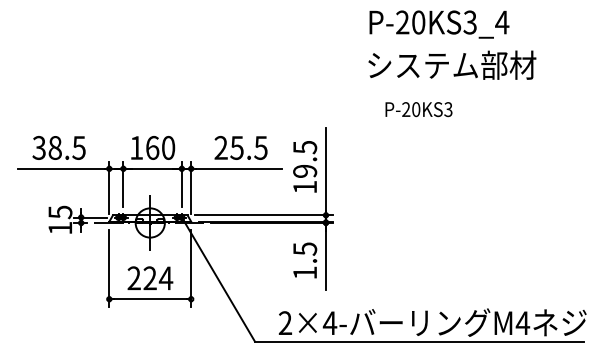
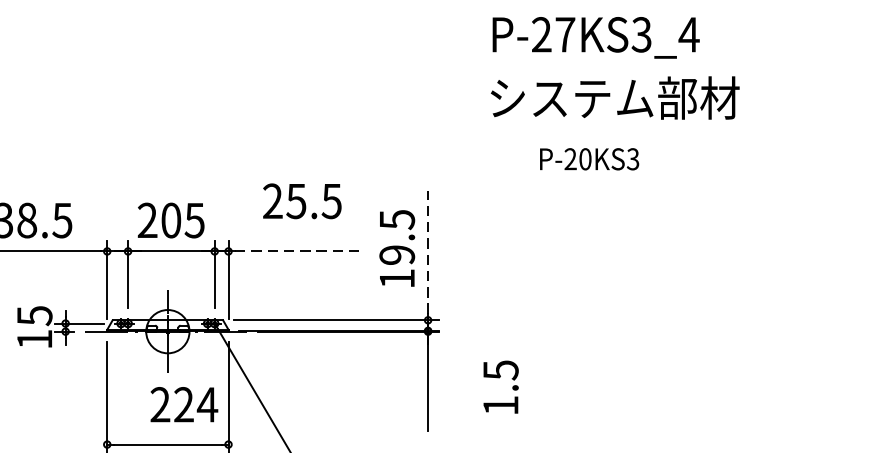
text: (418, 22) -> (565, 34), P-20KS3_4 -> P-27KS3_4
text: (418, 109) -> (588, 159), moved
text: (152, 147) -> (171, 219), 160 -> 205
text: (240, 147) -> (301, 200), moved
line: (239, 168) -> (300, 250), solid -> dashed
line: (325, 169) -> (427, 252), solid -> dashed
text: (305, 260) -> (501, 387), moved
text: (150, 277) -> (184, 403), moved

